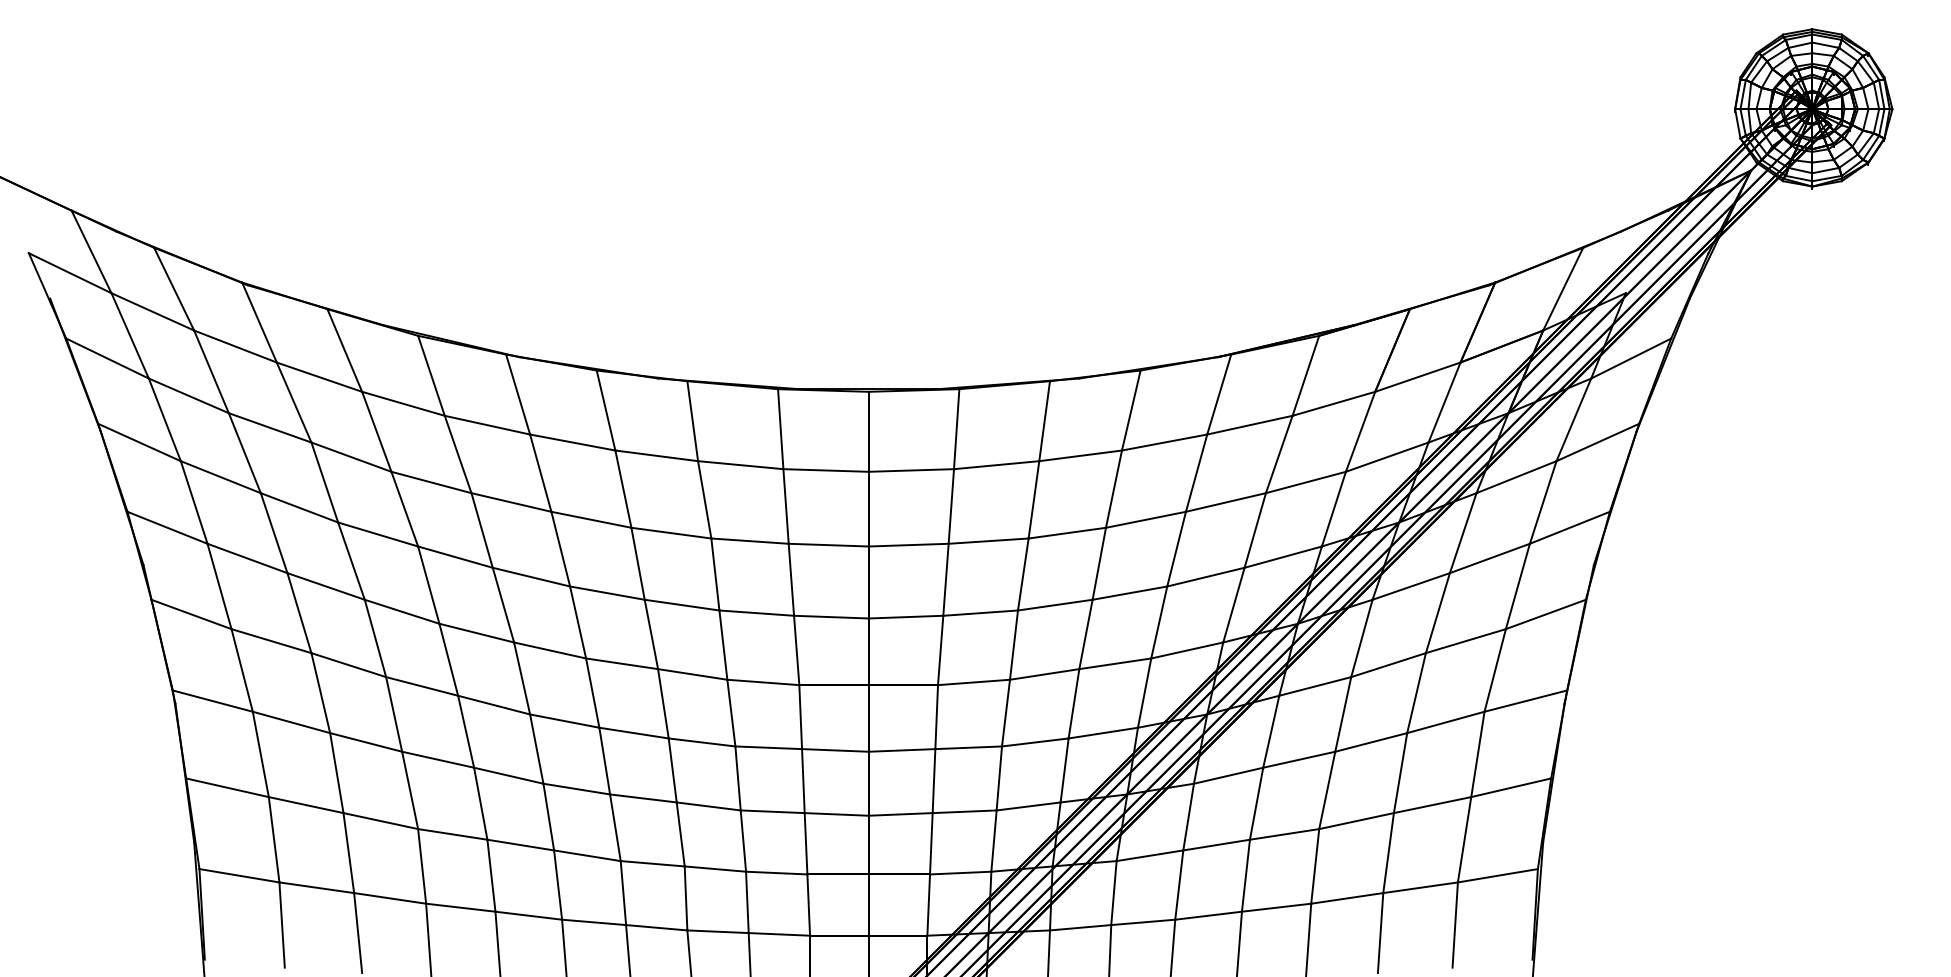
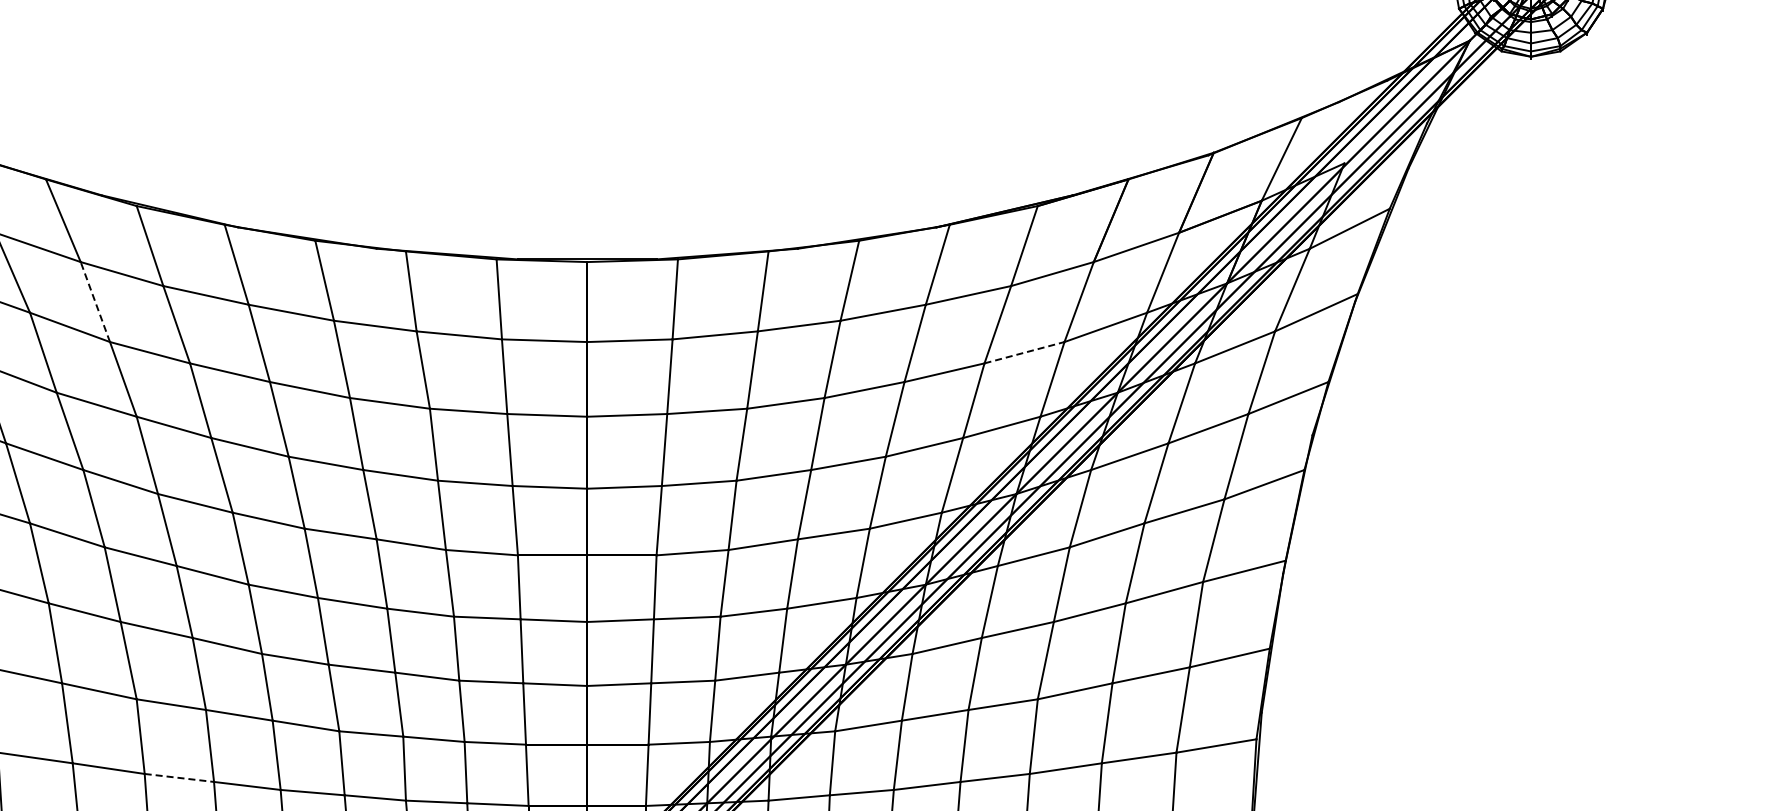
line: (376, 431) -> (95, 301), solid -> dashed
line: (1306, 482) -> (1025, 352), solid -> dashed
line: (460, 907) -> (179, 777), solid -> dashed

